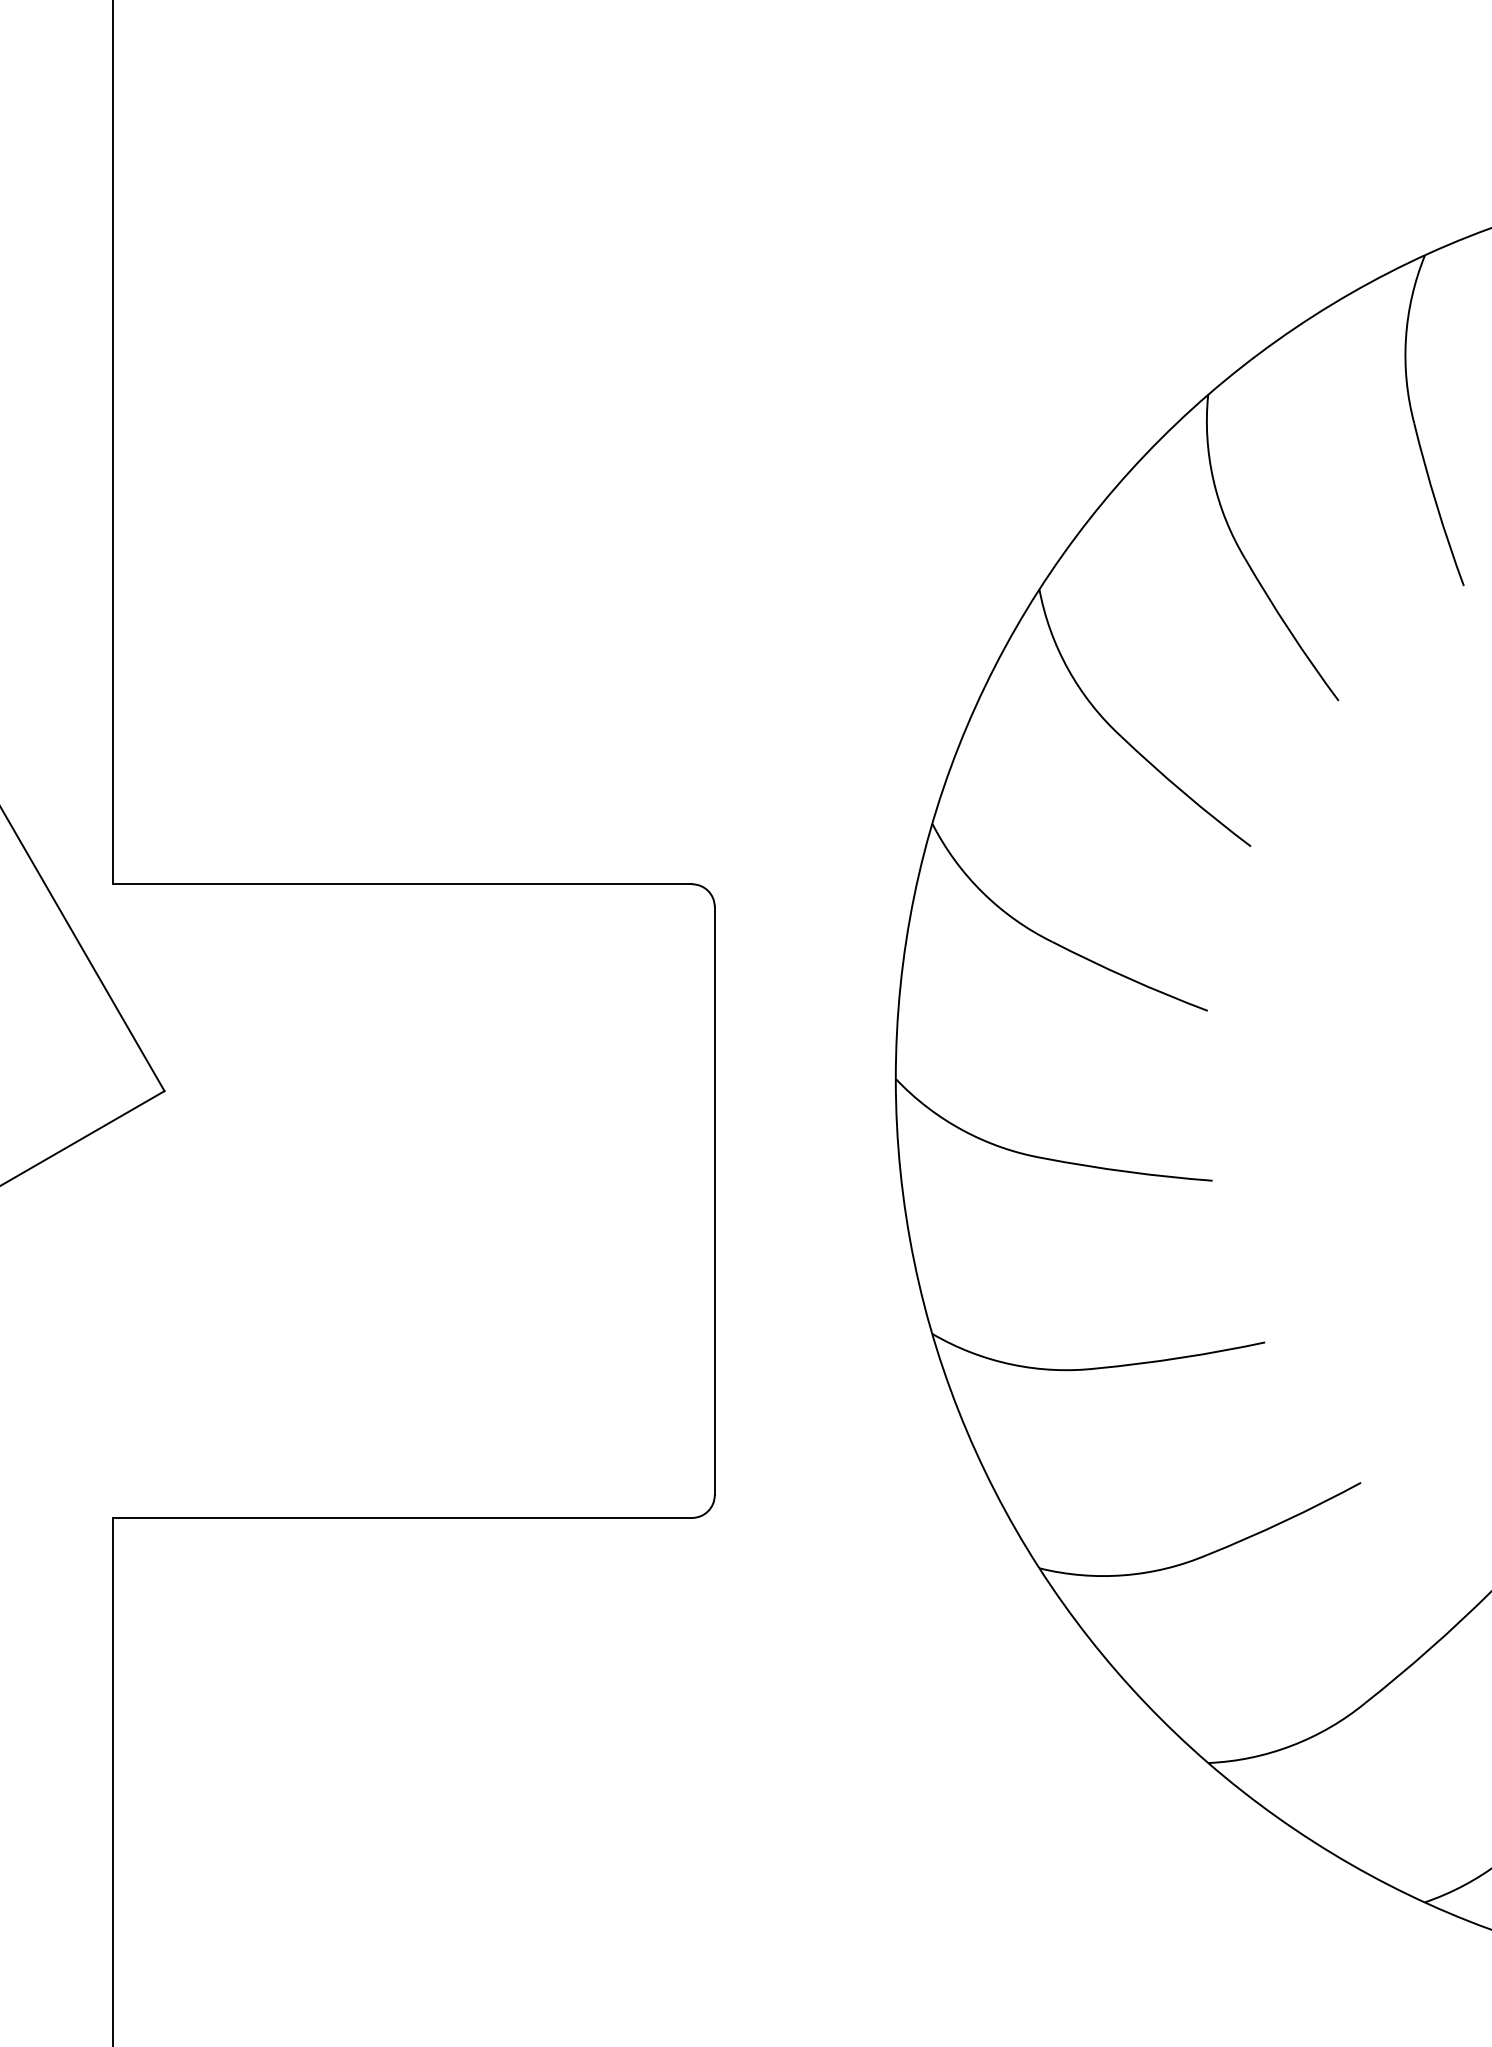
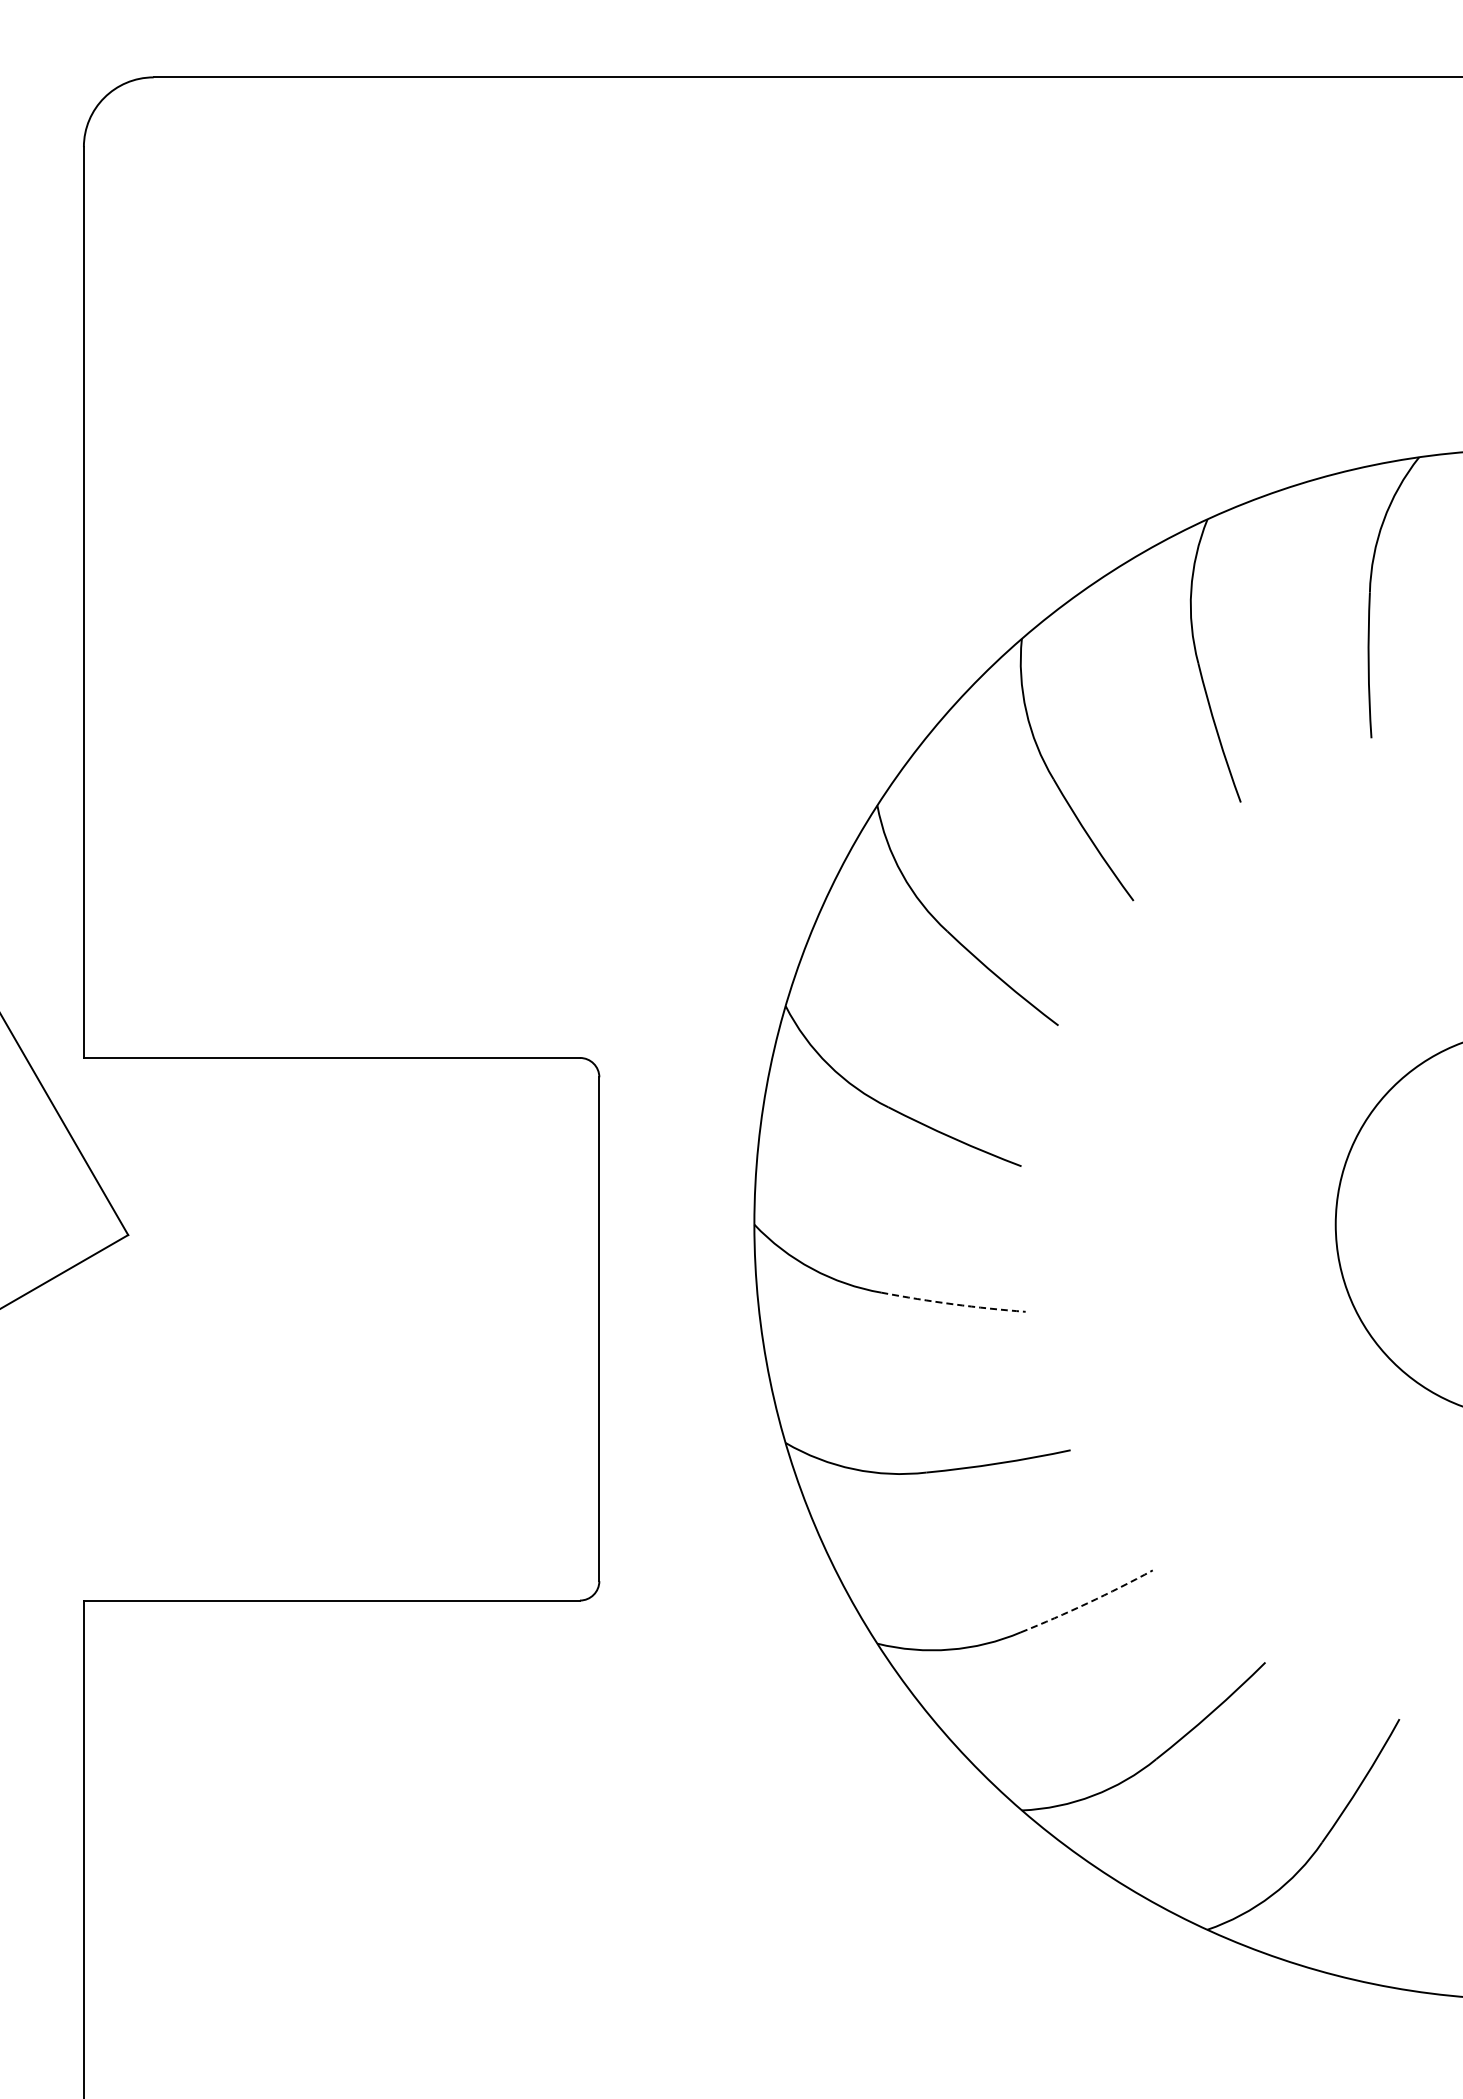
arc: (1128, 1172) -> (953, 1304), solid -> dashed
arc: (1284, 1521) -> (1087, 1603), solid -> dashed

